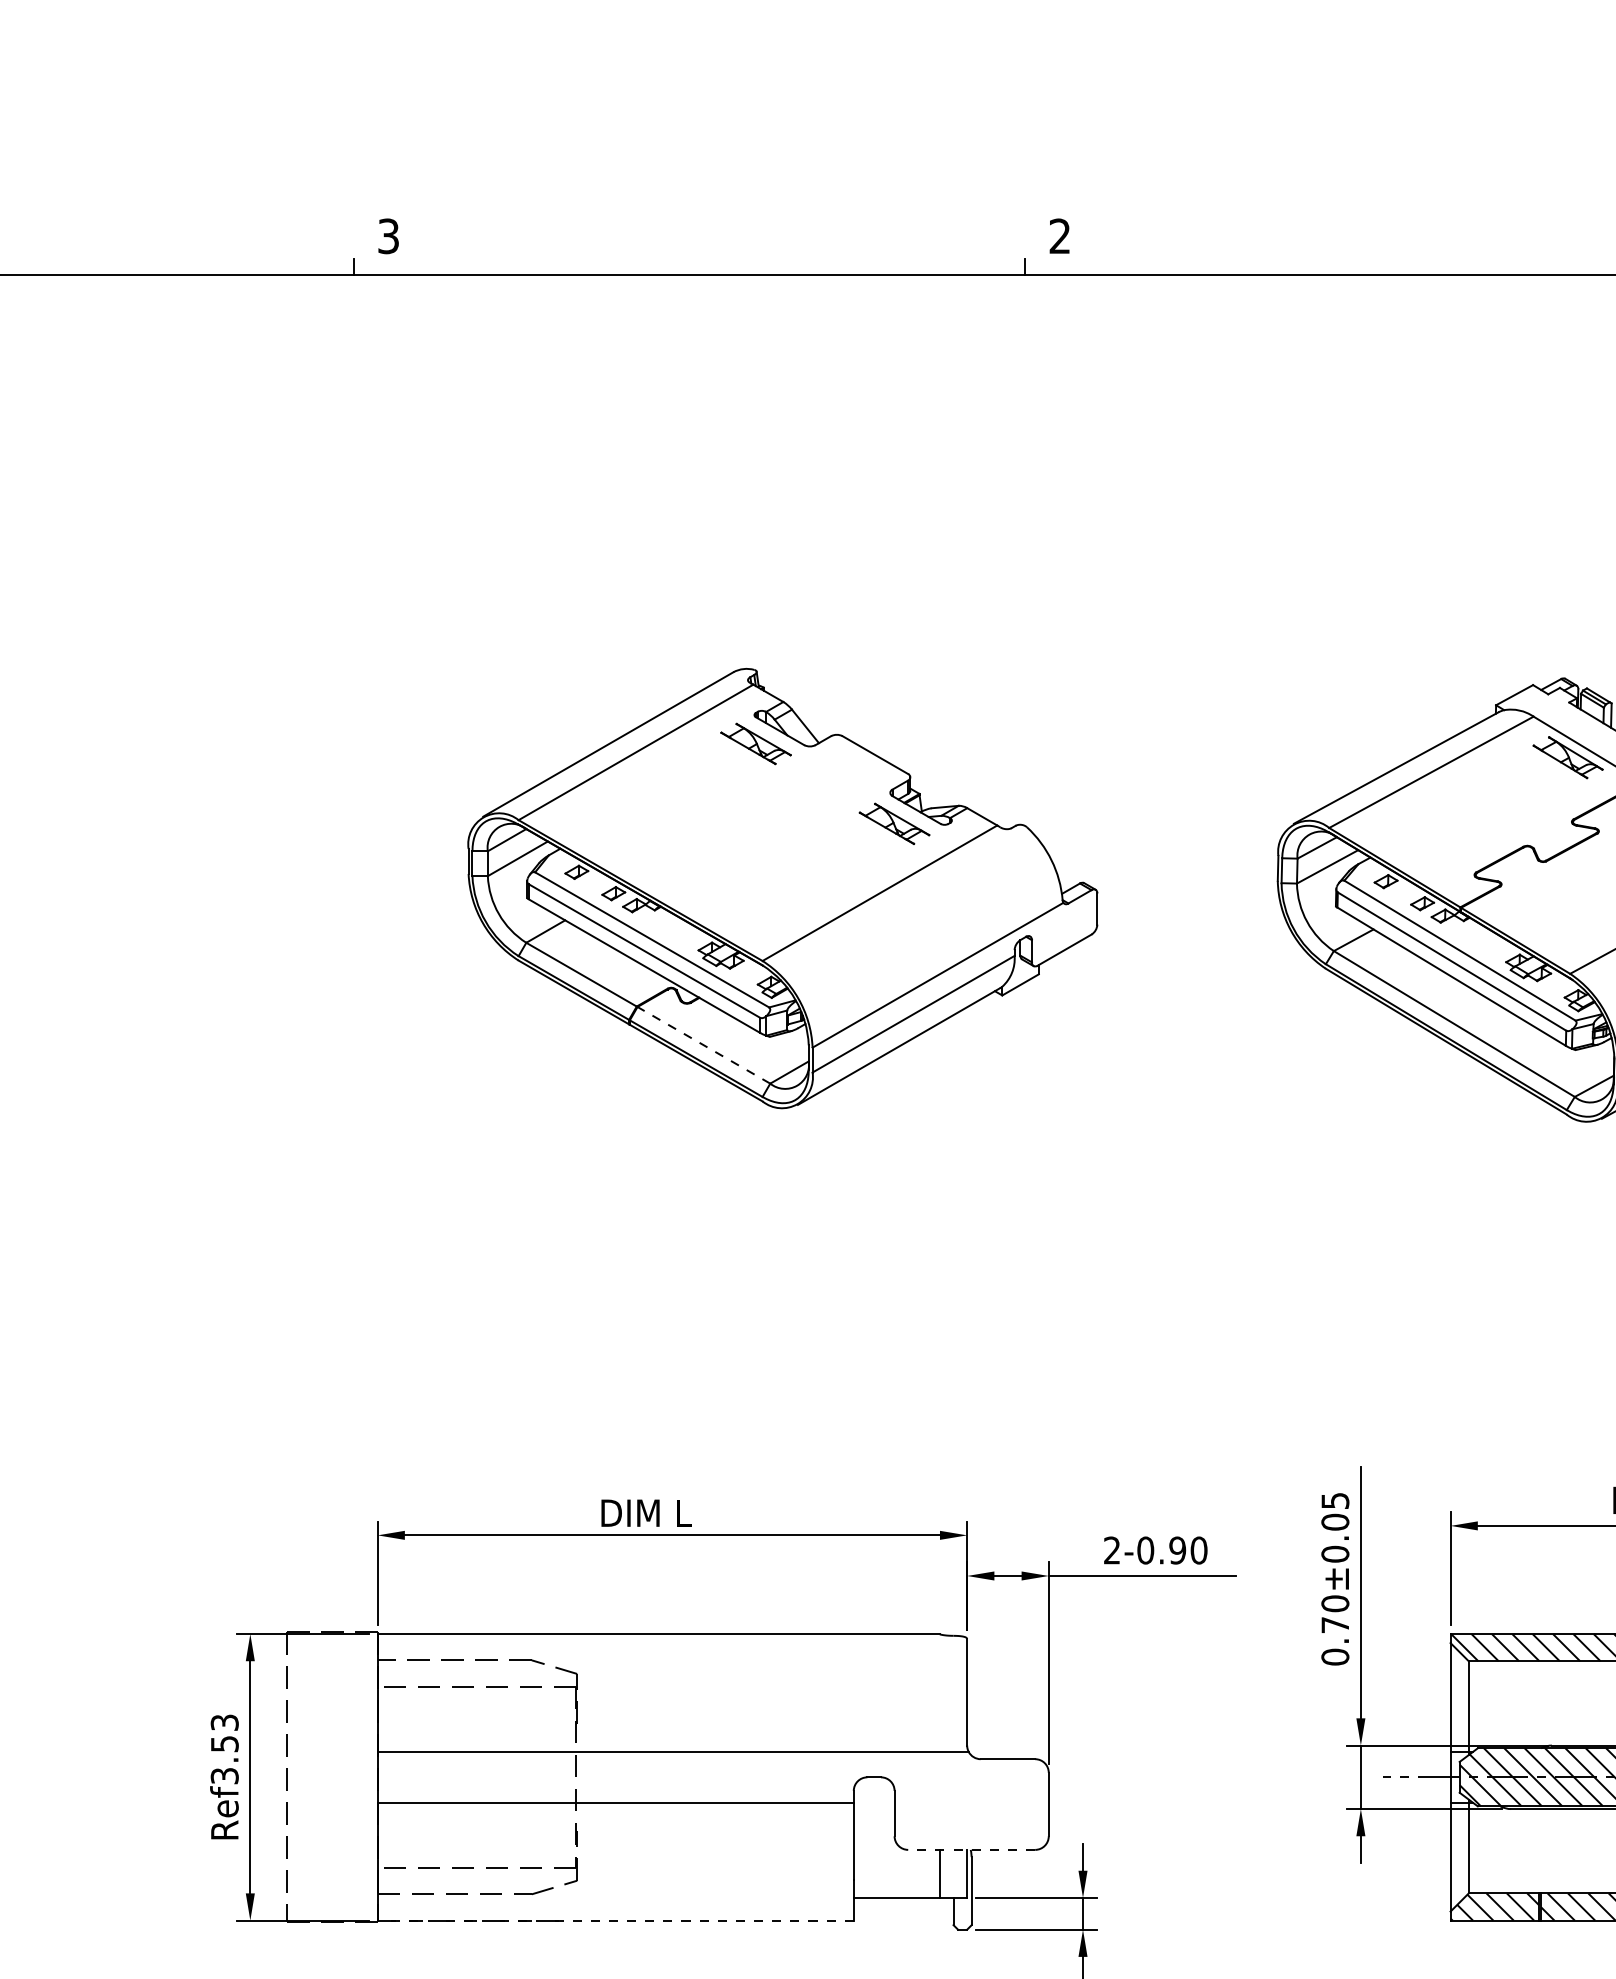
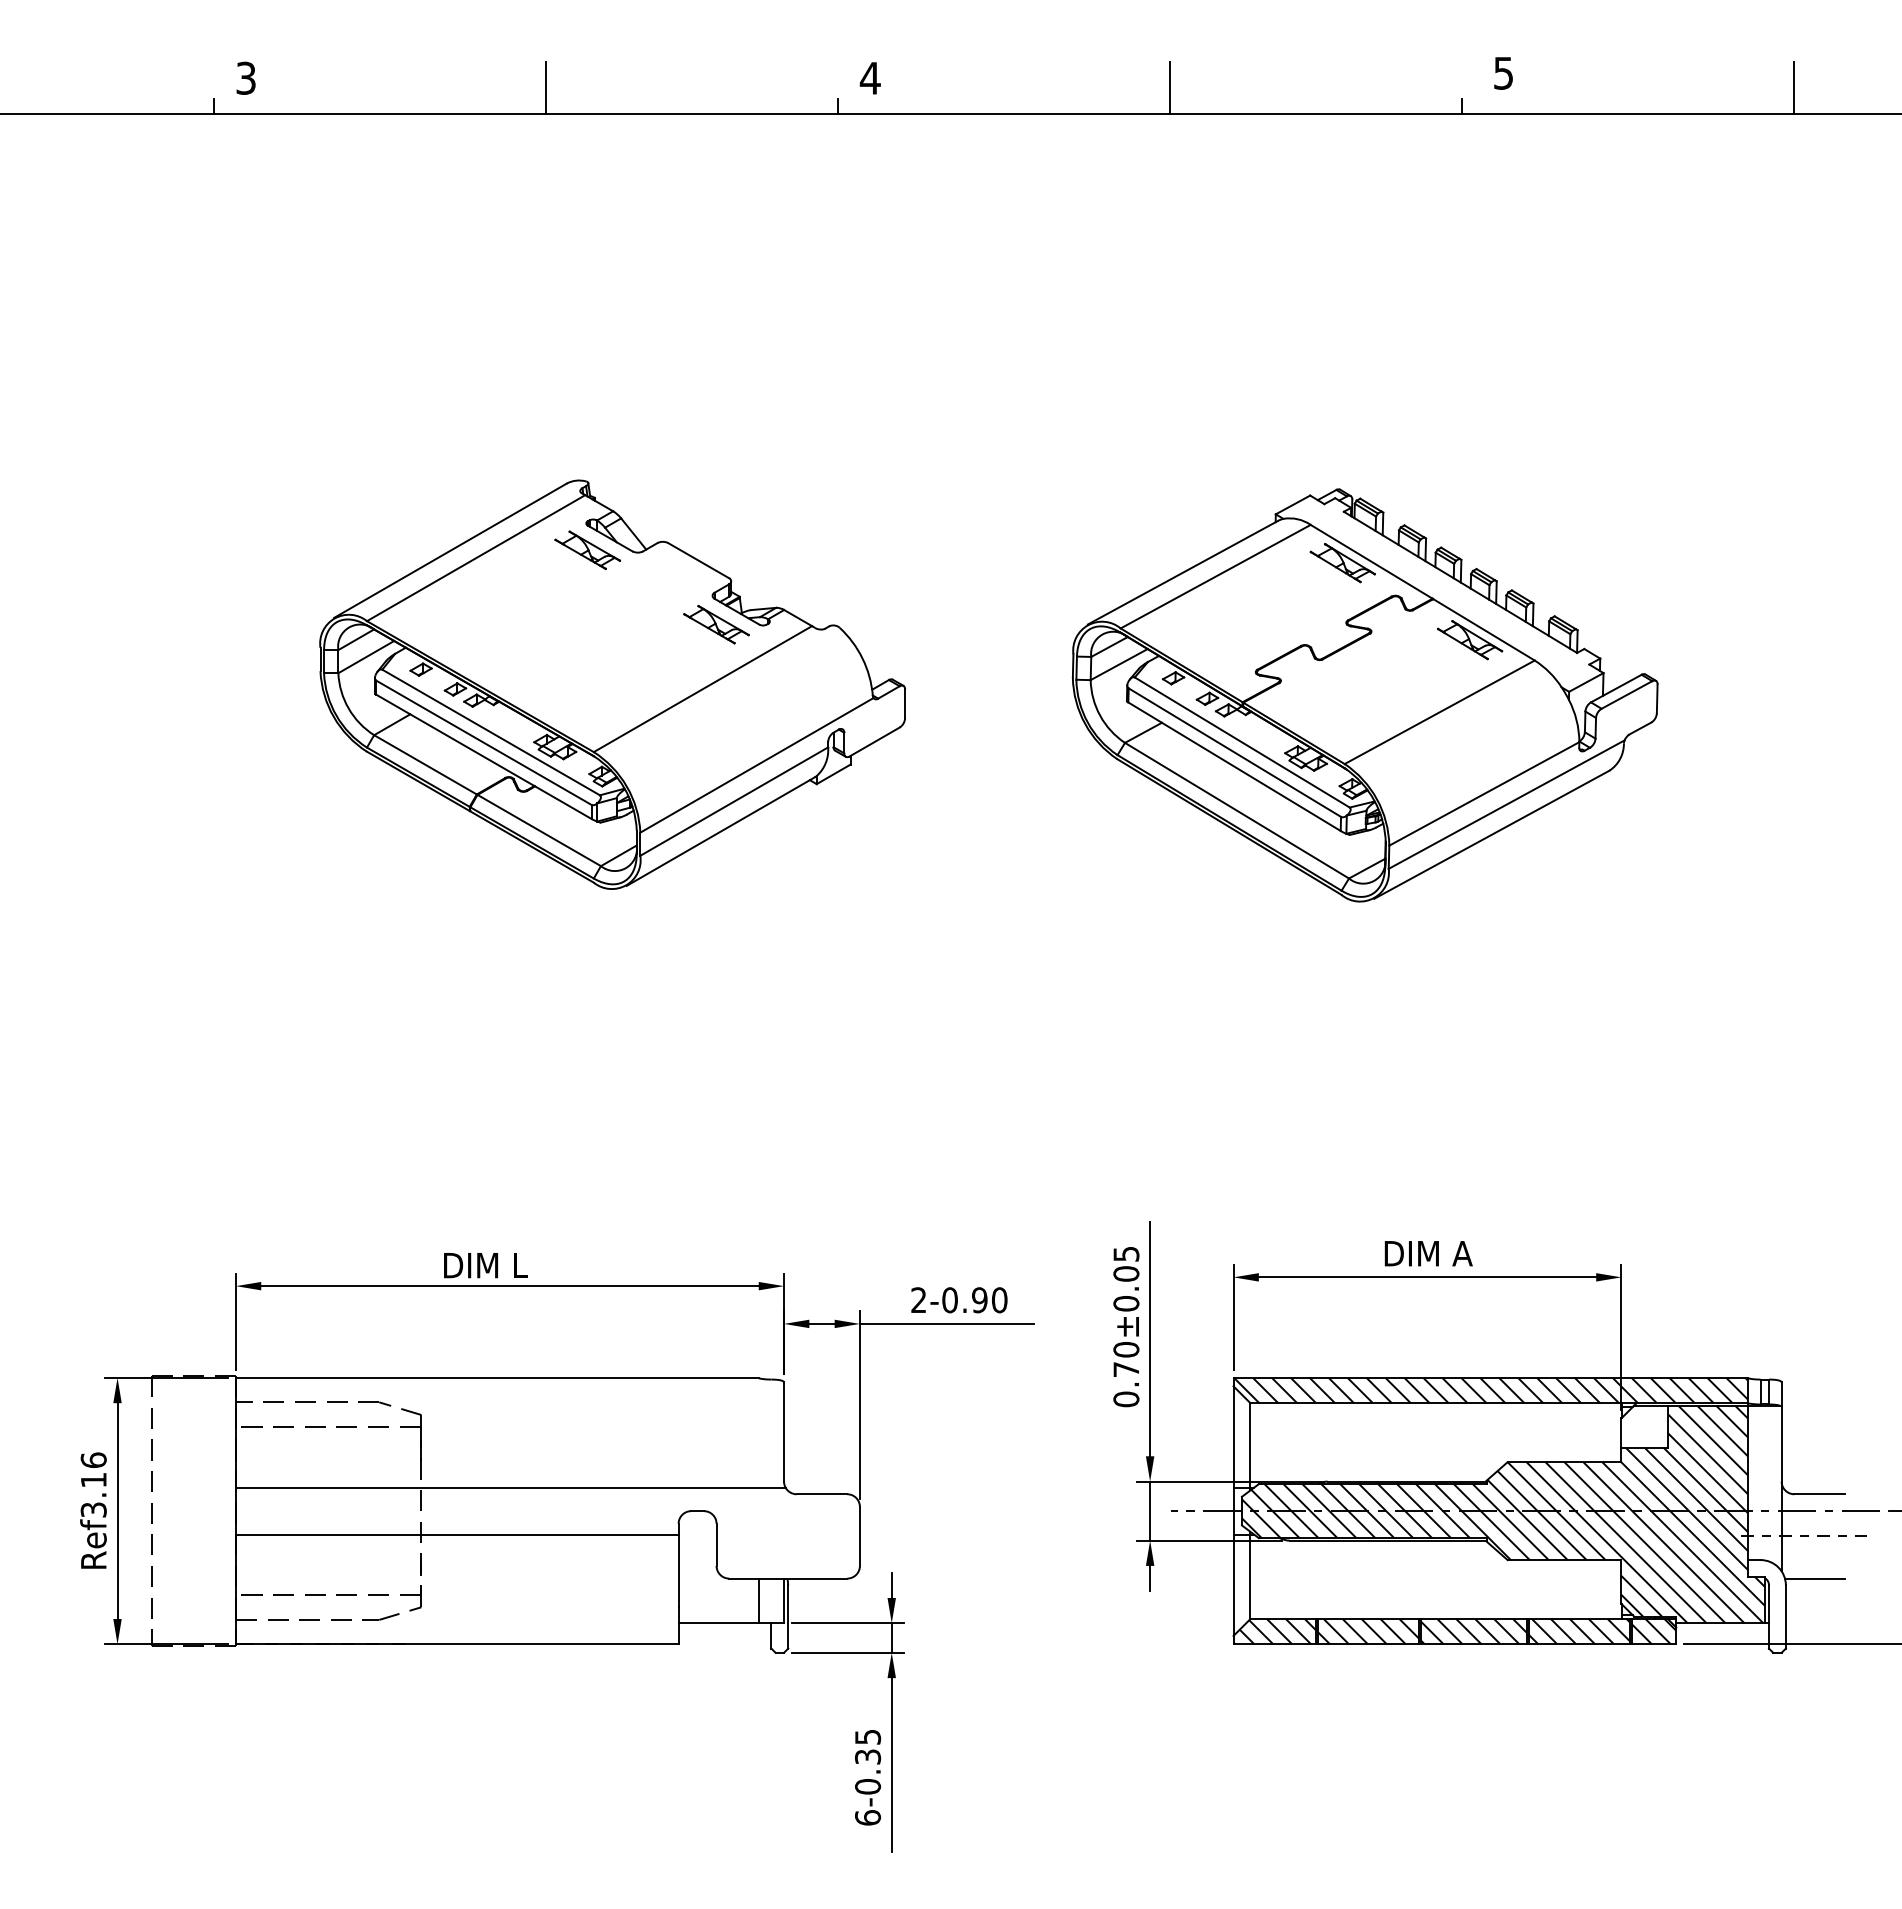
text: (1059, 235) -> (869, 77), 2 -> 4
line: (710, 246) -> (545, 87), added
line: (1382, 246) -> (1170, 87), added
line: (703, 1045) -> (538, 830), dashed -> solid
text: (224, 1732) -> (93, 1469), Ref3.53 -> Ref3.16
line: (970, 1849) -> (787, 1578), dashed -> solid
line: (614, 1920) -> (456, 1644), dashed -> solid

